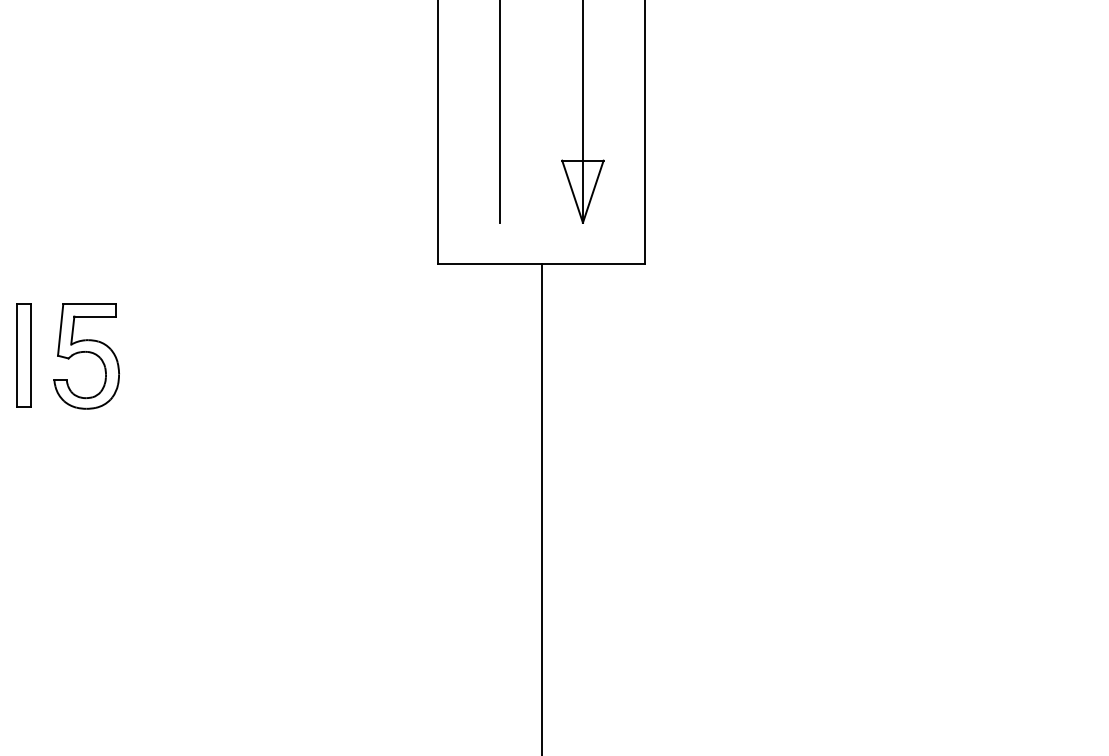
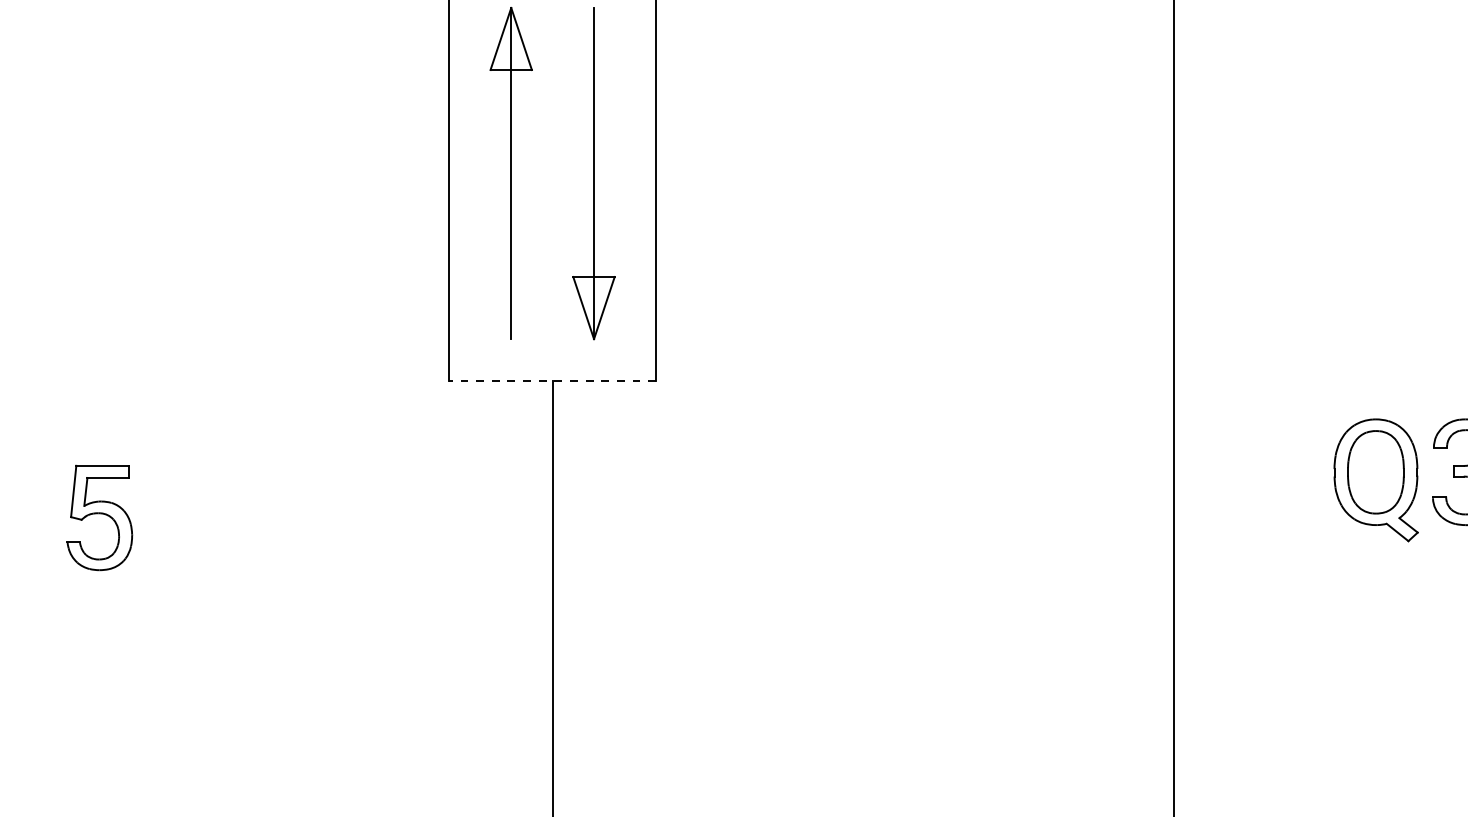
line: (541, 264) -> (552, 380), solid -> dashed
part: (23, 356) -> (34, 472), removed
part: (86, 356) -> (99, 517), moved

